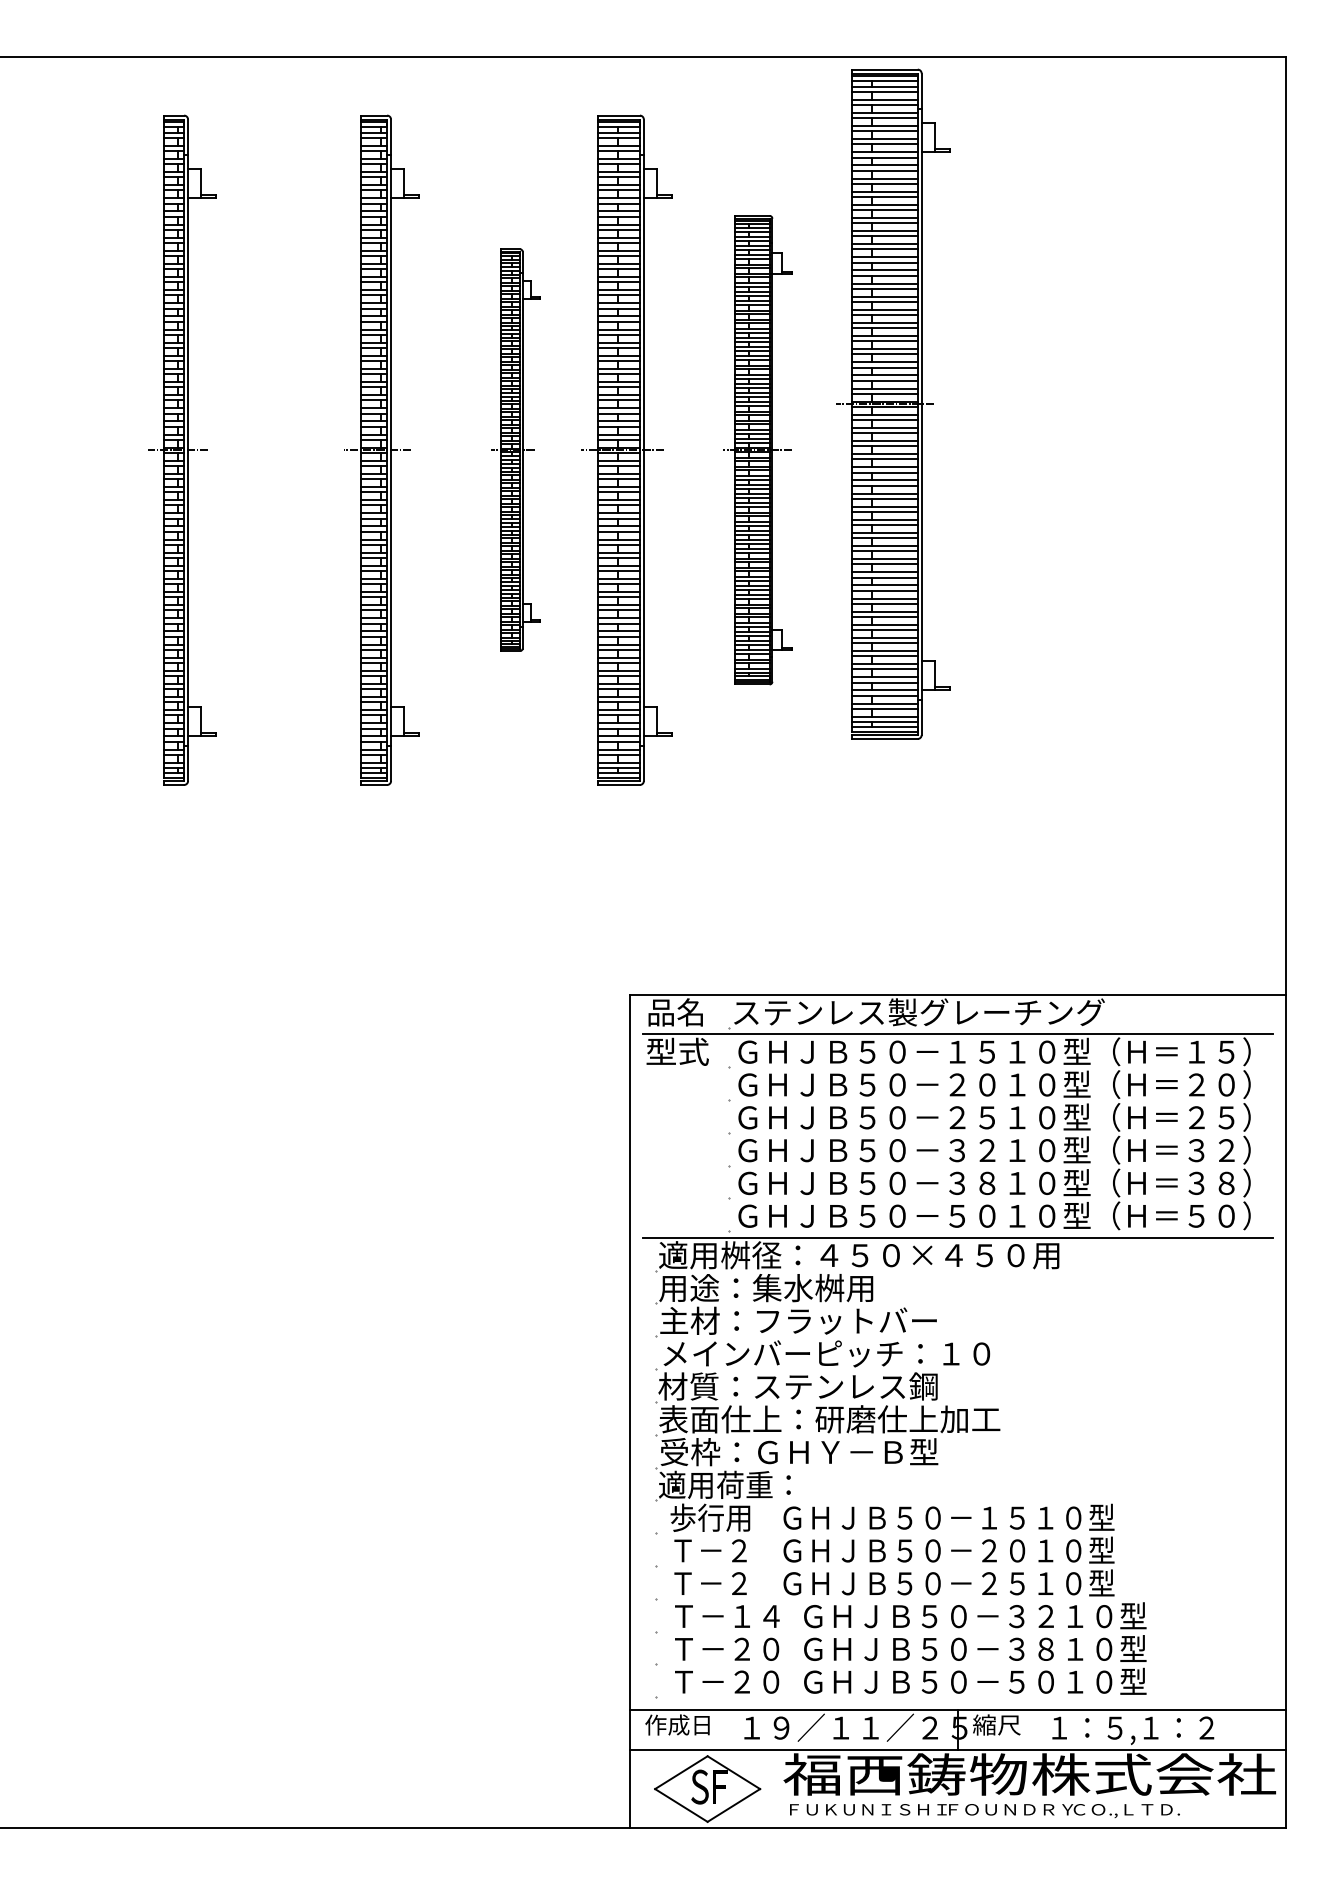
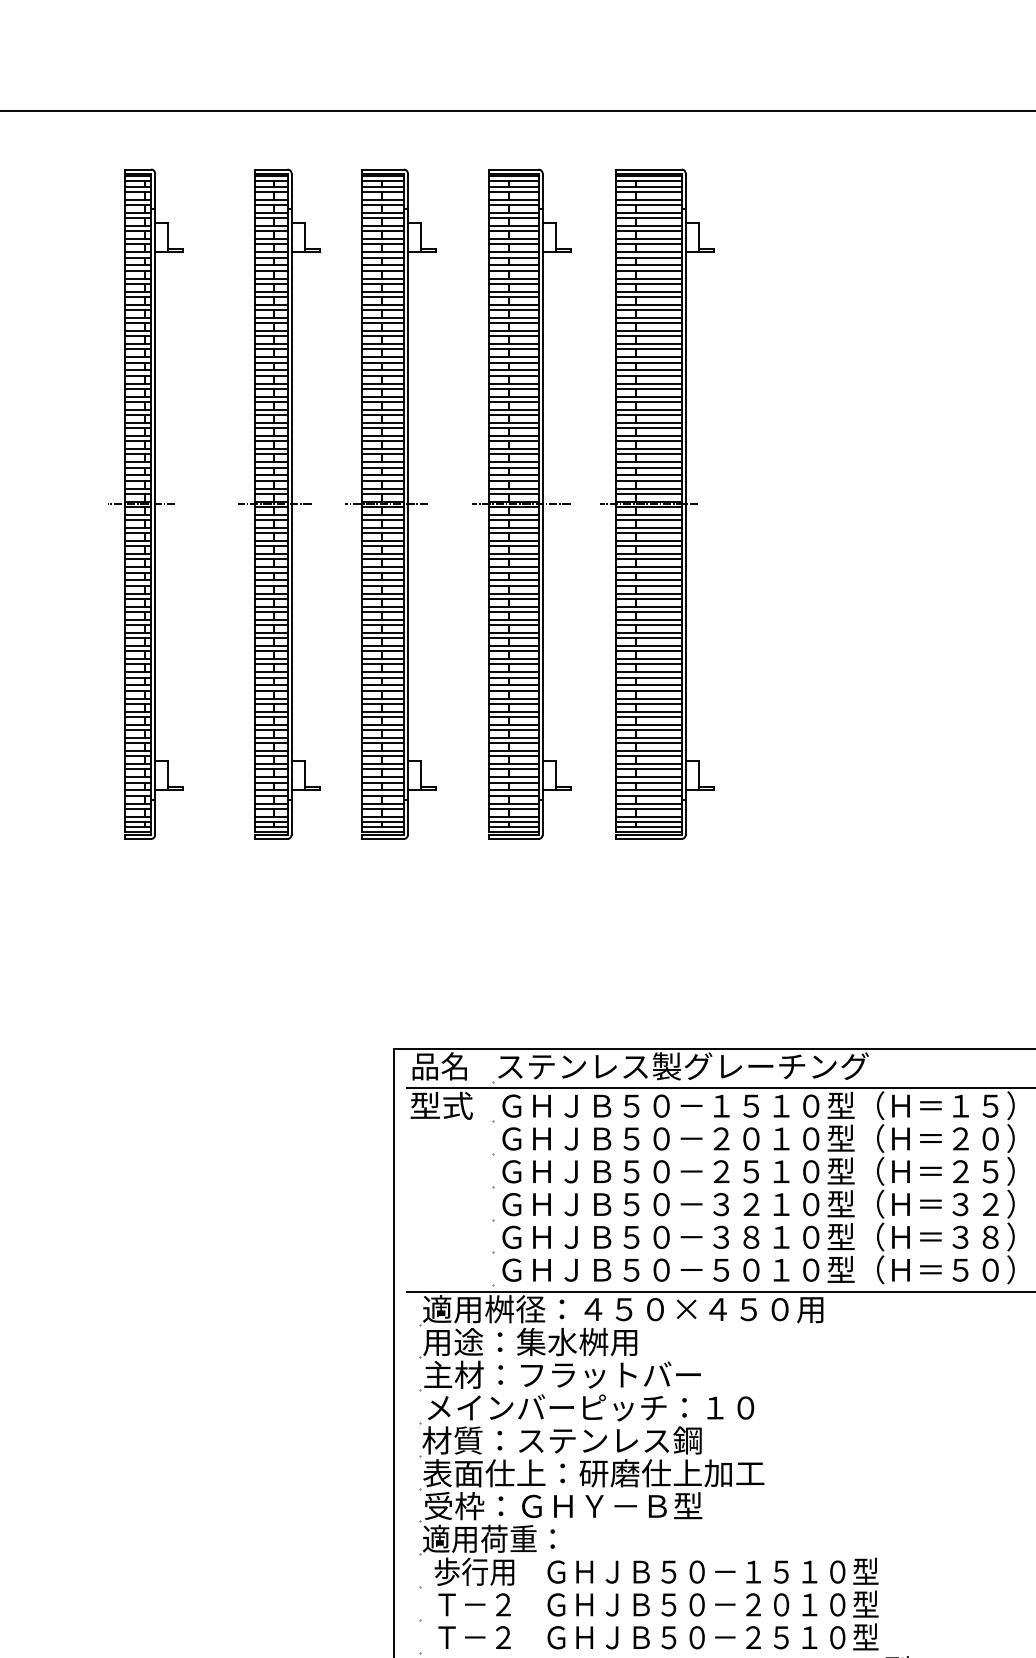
part: (893, 403) -> (657, 503), moved
part: (515, 449) -> (279, 503), size x1.67
part: (757, 449) -> (521, 503), size x1.43

